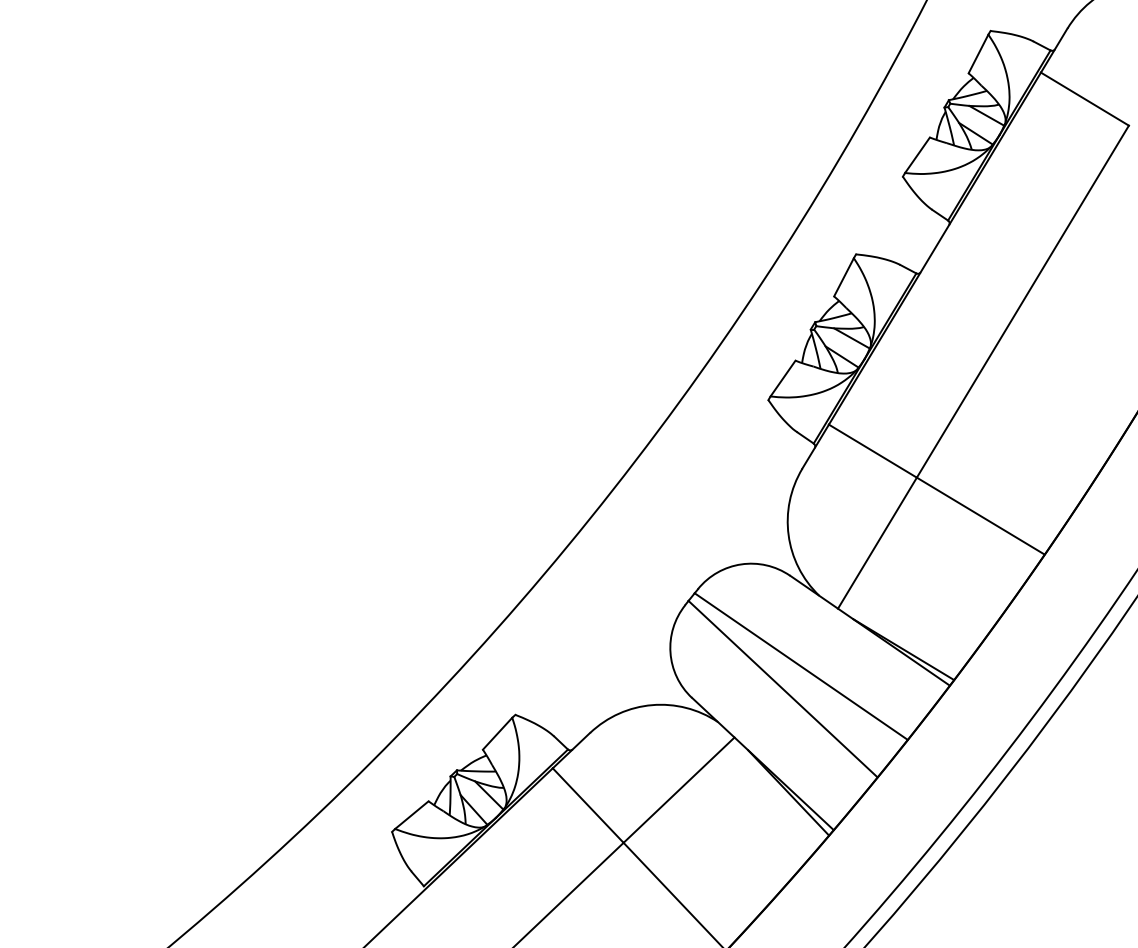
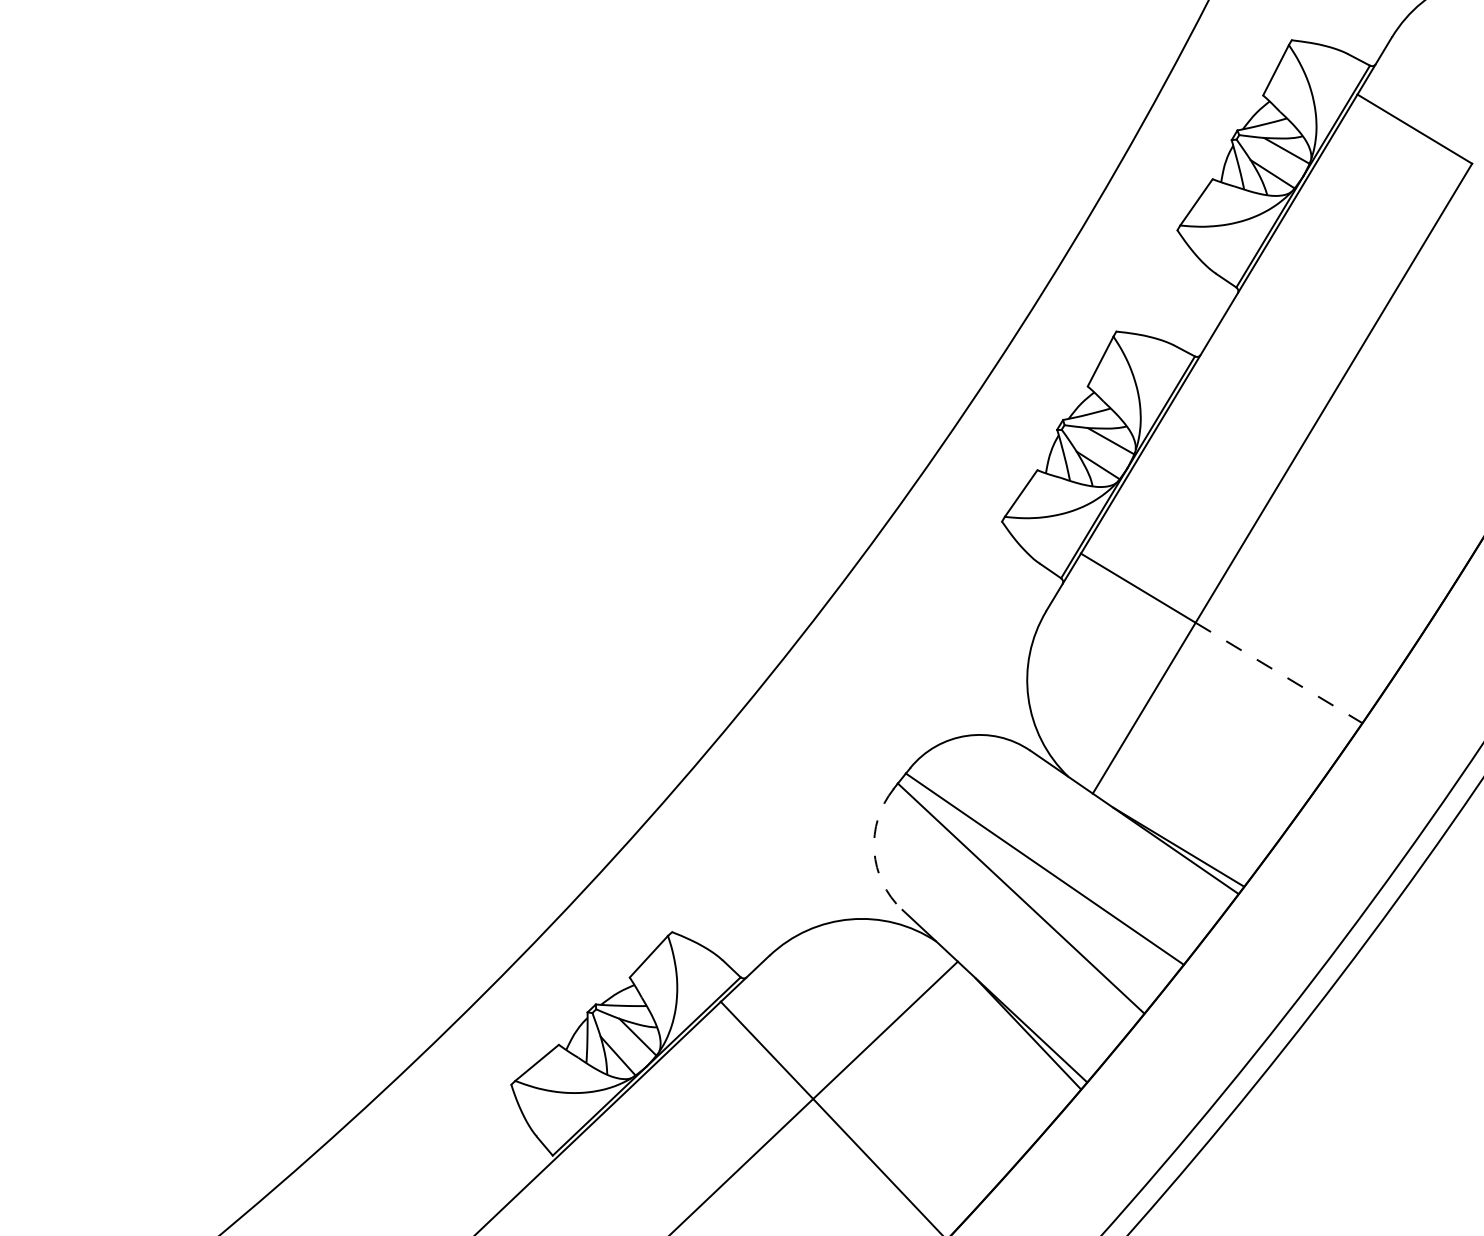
line: (980, 516) -> (1278, 673), solid -> dashed
arc: (670, 652) -> (874, 850), solid -> dashed

